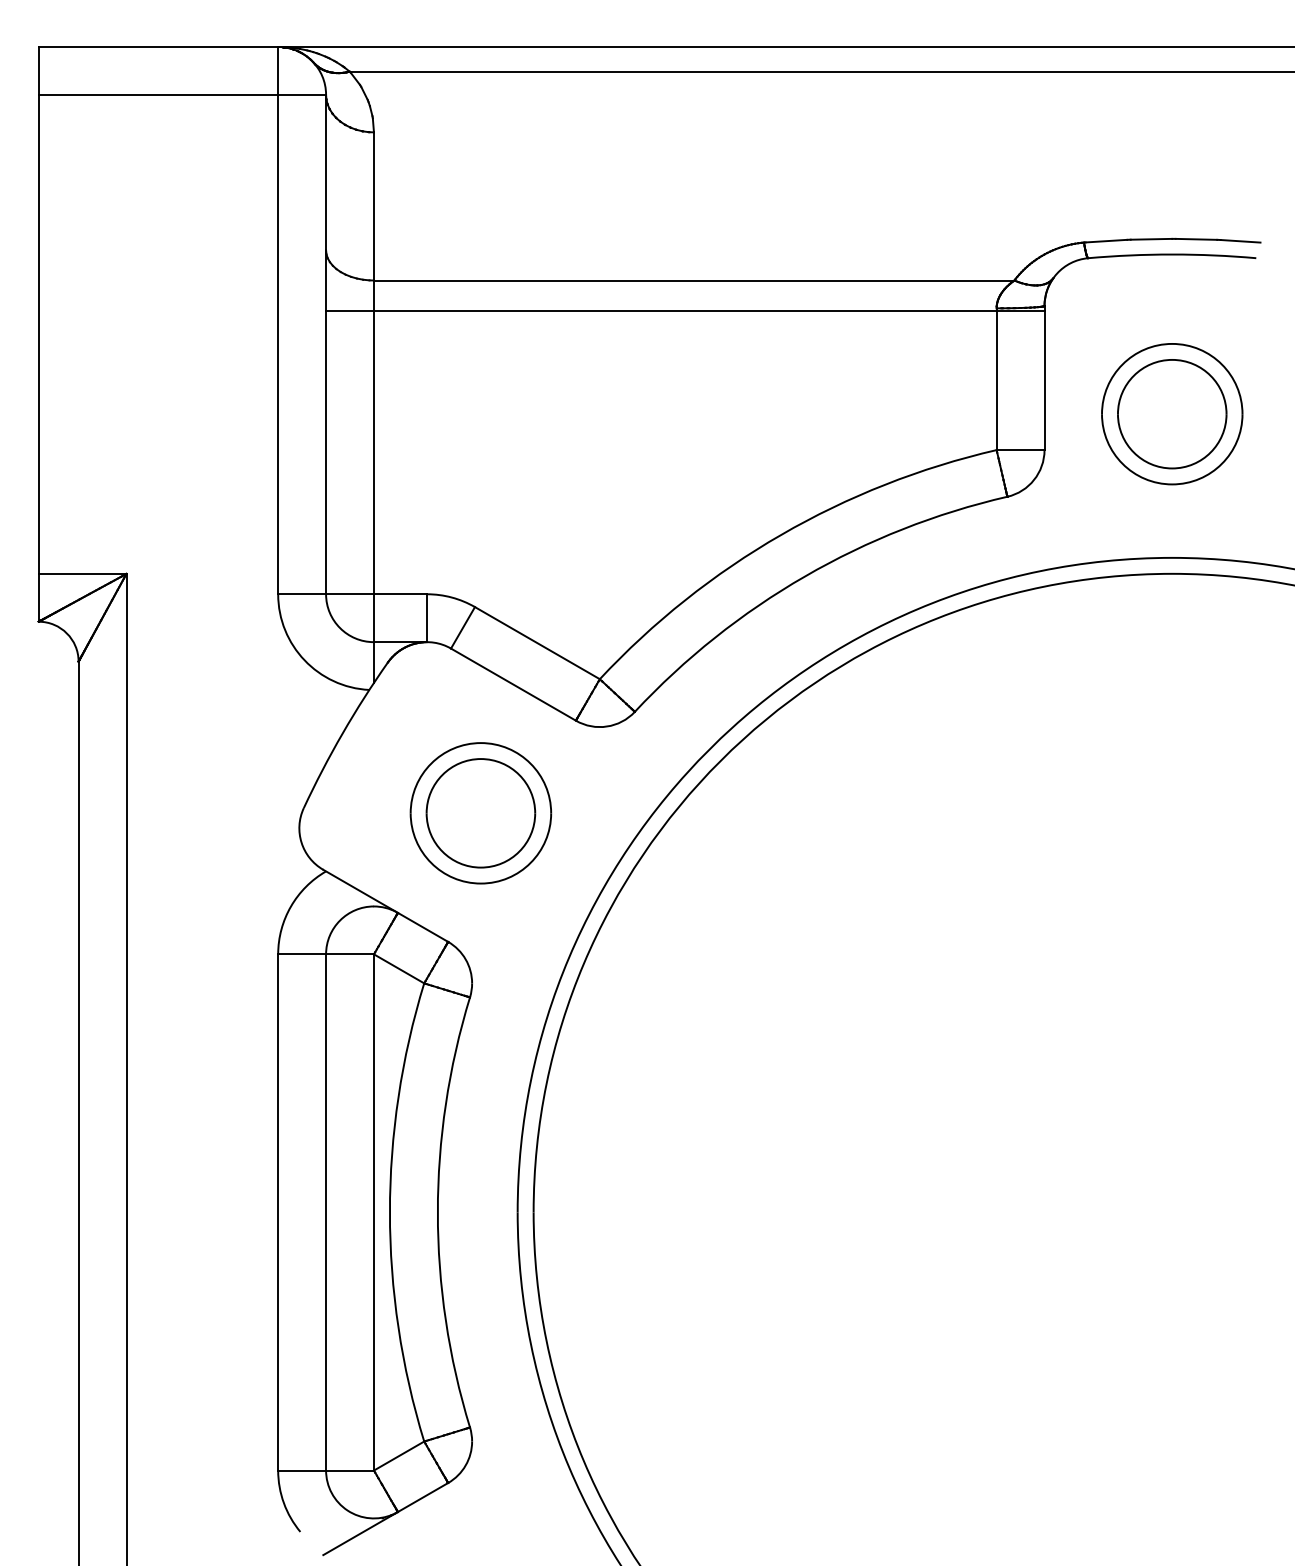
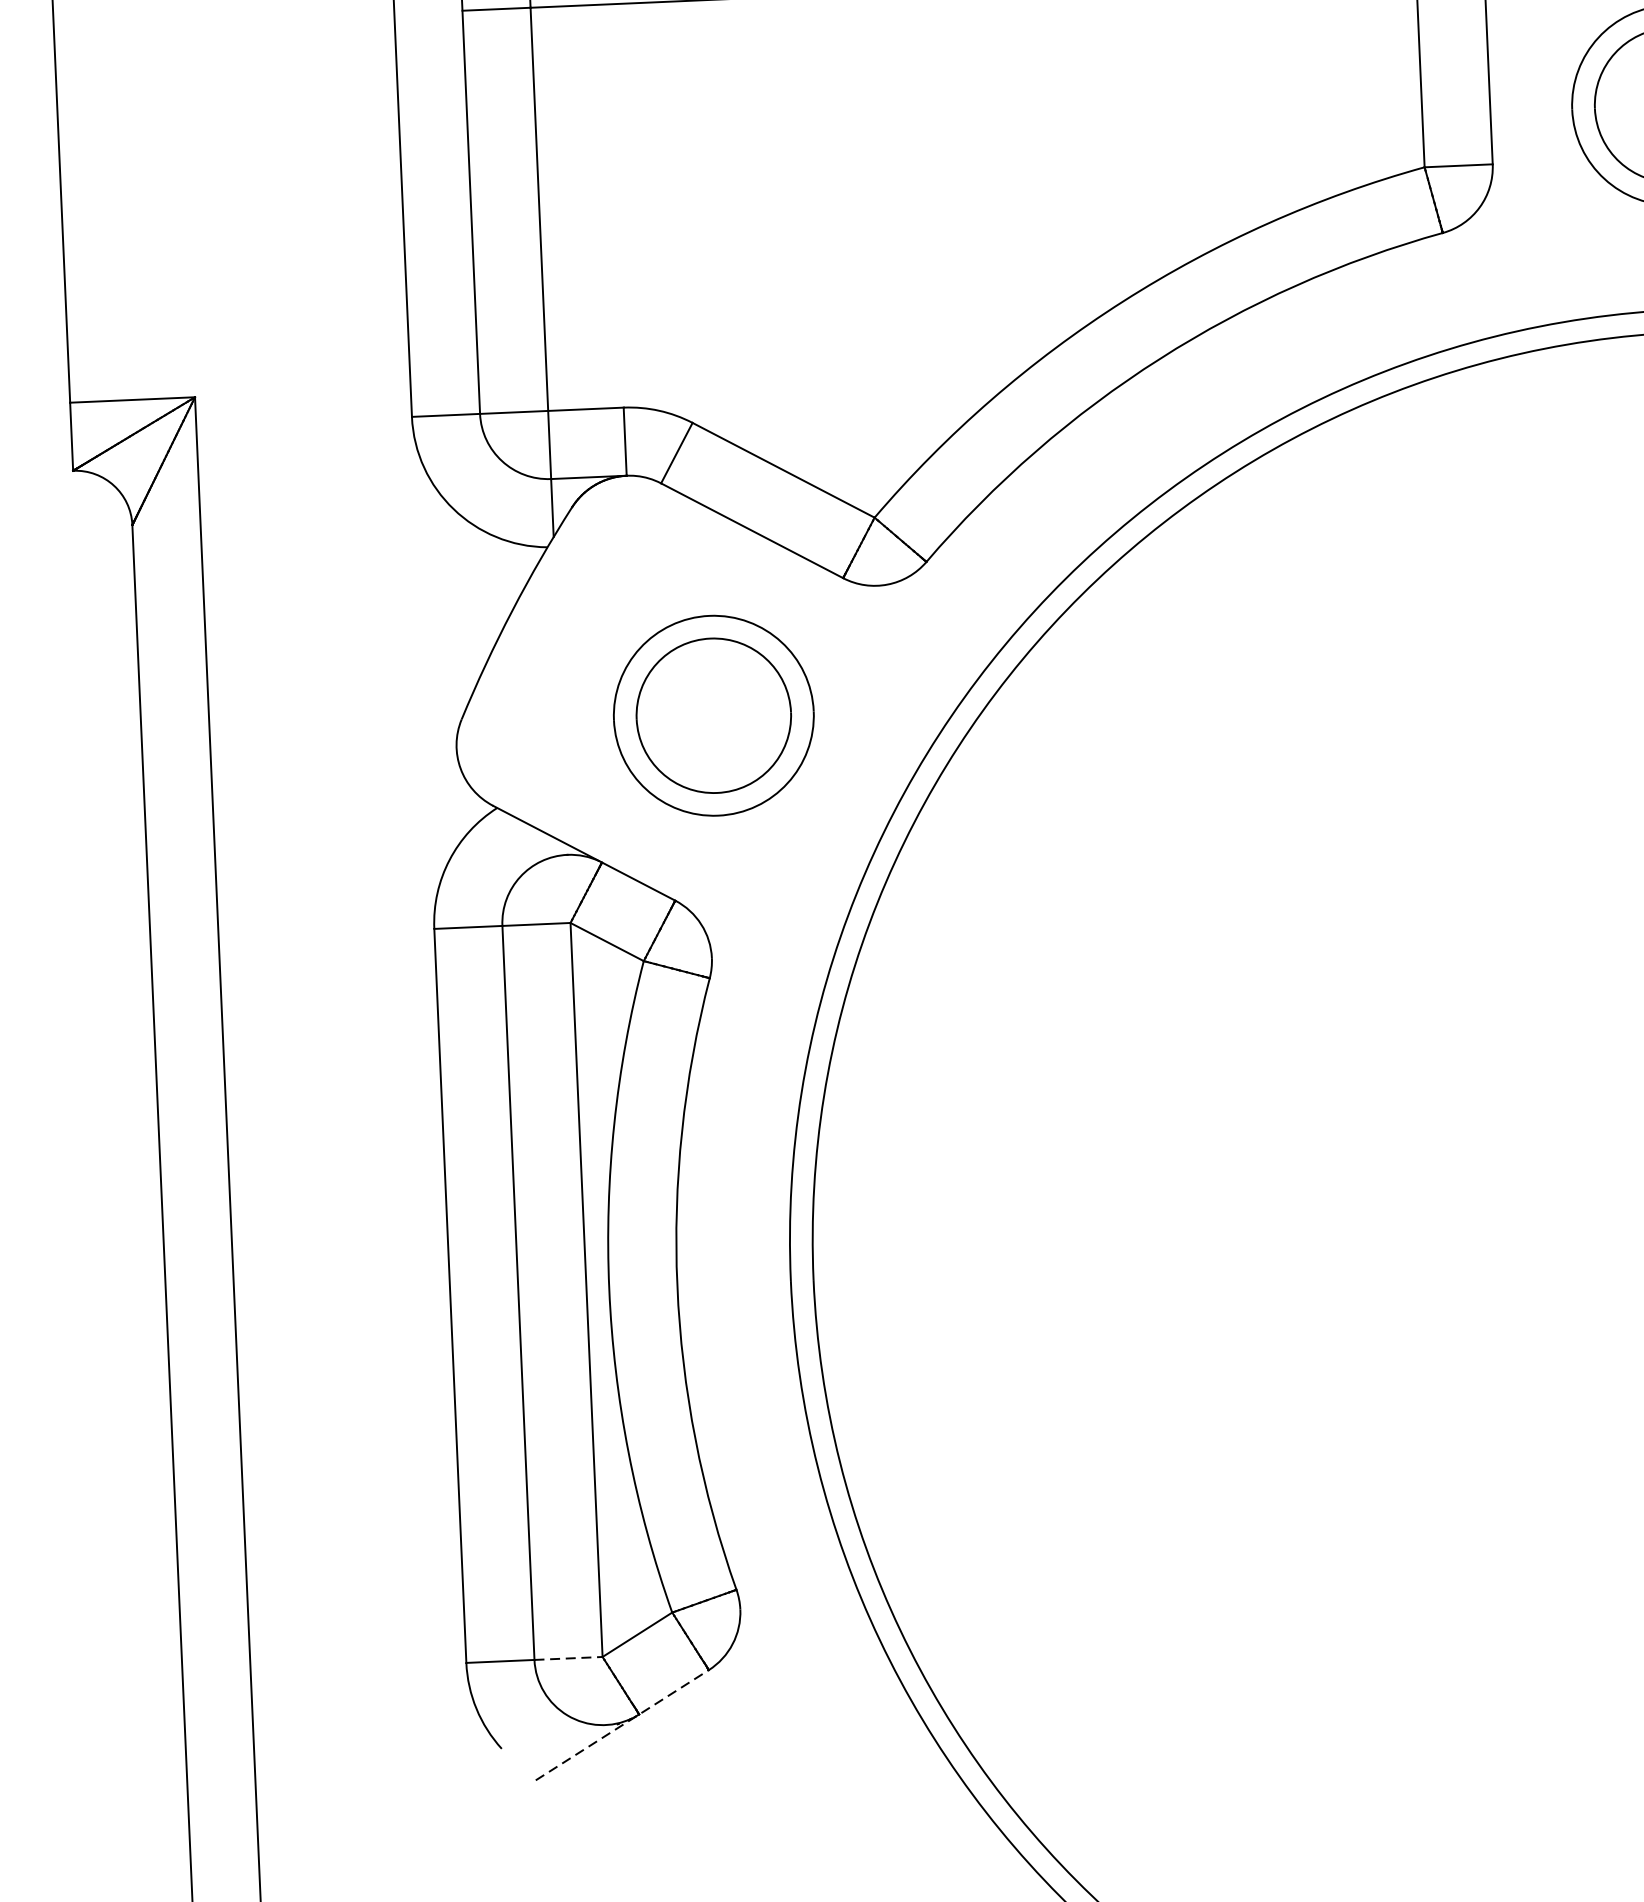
line: (350, 1470) -> (569, 1658), solid -> dashed
line: (386, 1518) -> (623, 1724), solid -> dashed

